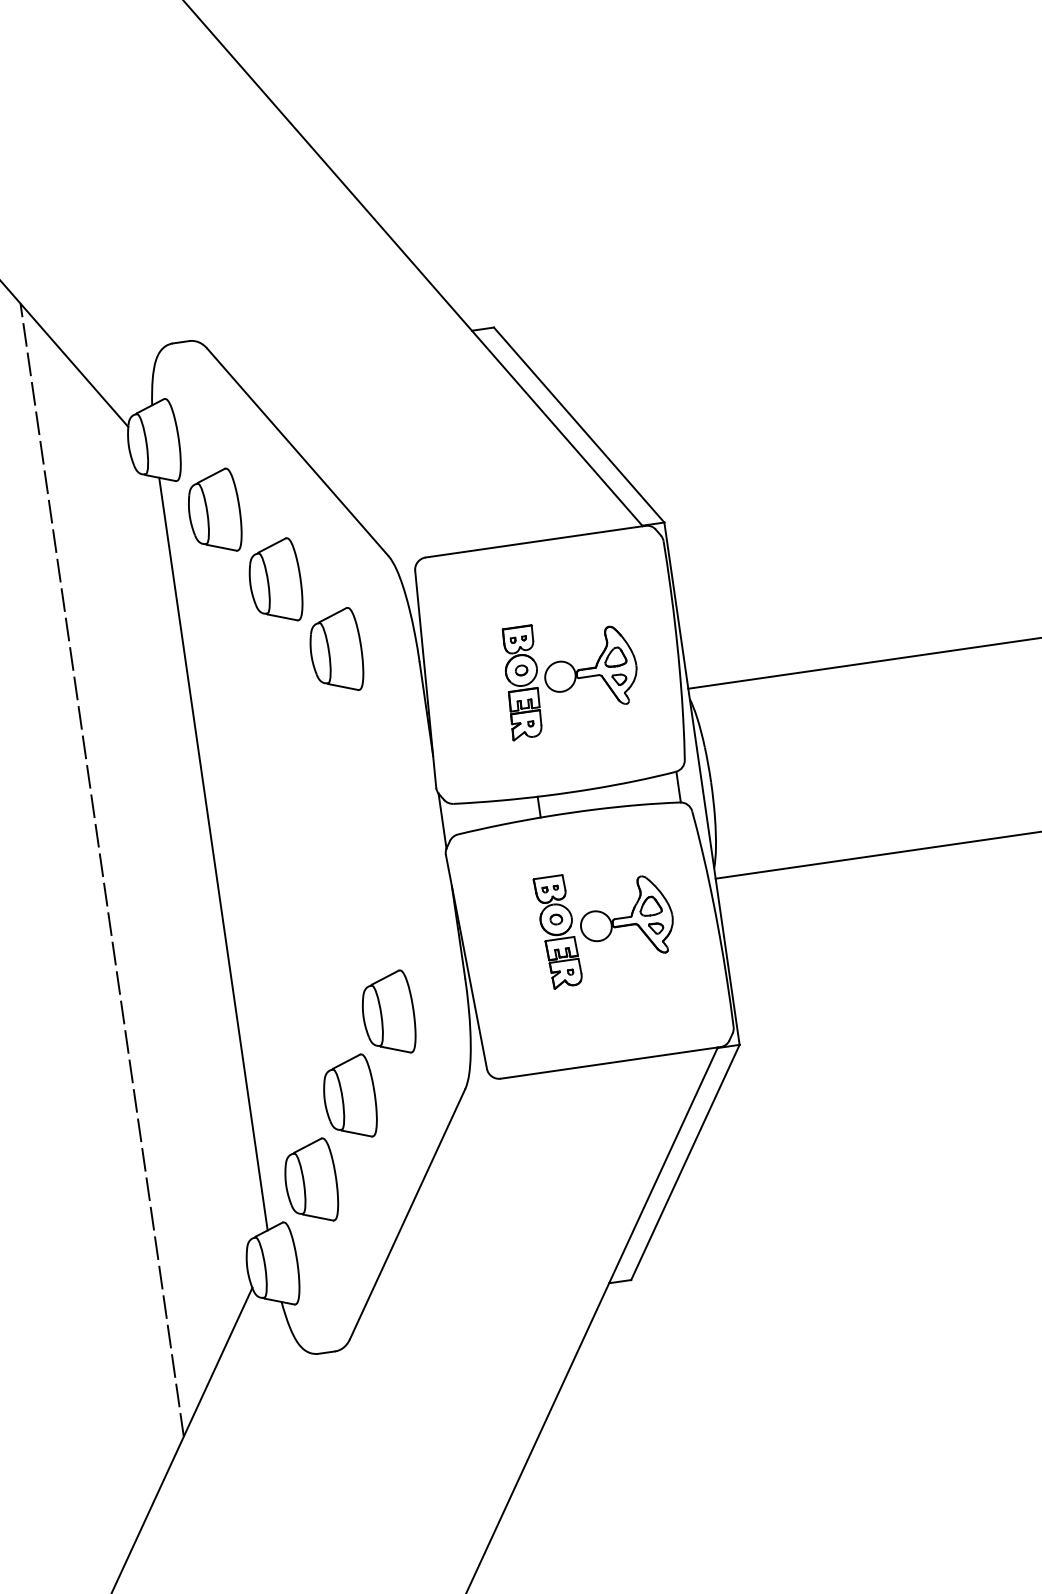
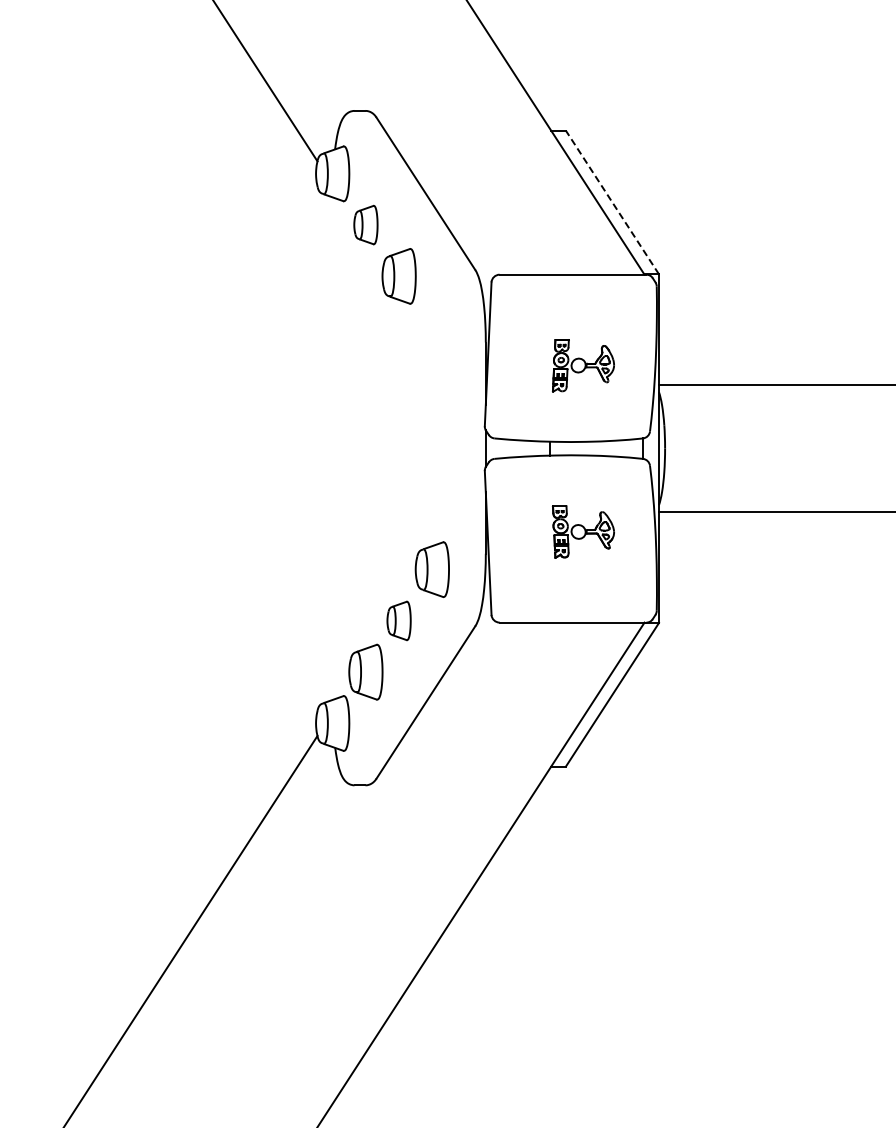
line: (579, 424) -> (612, 202), solid -> dashed
part: (213, 511) -> (365, 224), size x0.7
part: (335, 651) -> (431, 327), removed
part: (570, 675) -> (583, 365), size x0.7
line: (212, 853) -> (332, 448), removed
line: (101, 869) -> (258, 448), removed
part: (606, 924) -> (583, 531), size x0.7
part: (348, 1097) -> (398, 620), size x0.7

